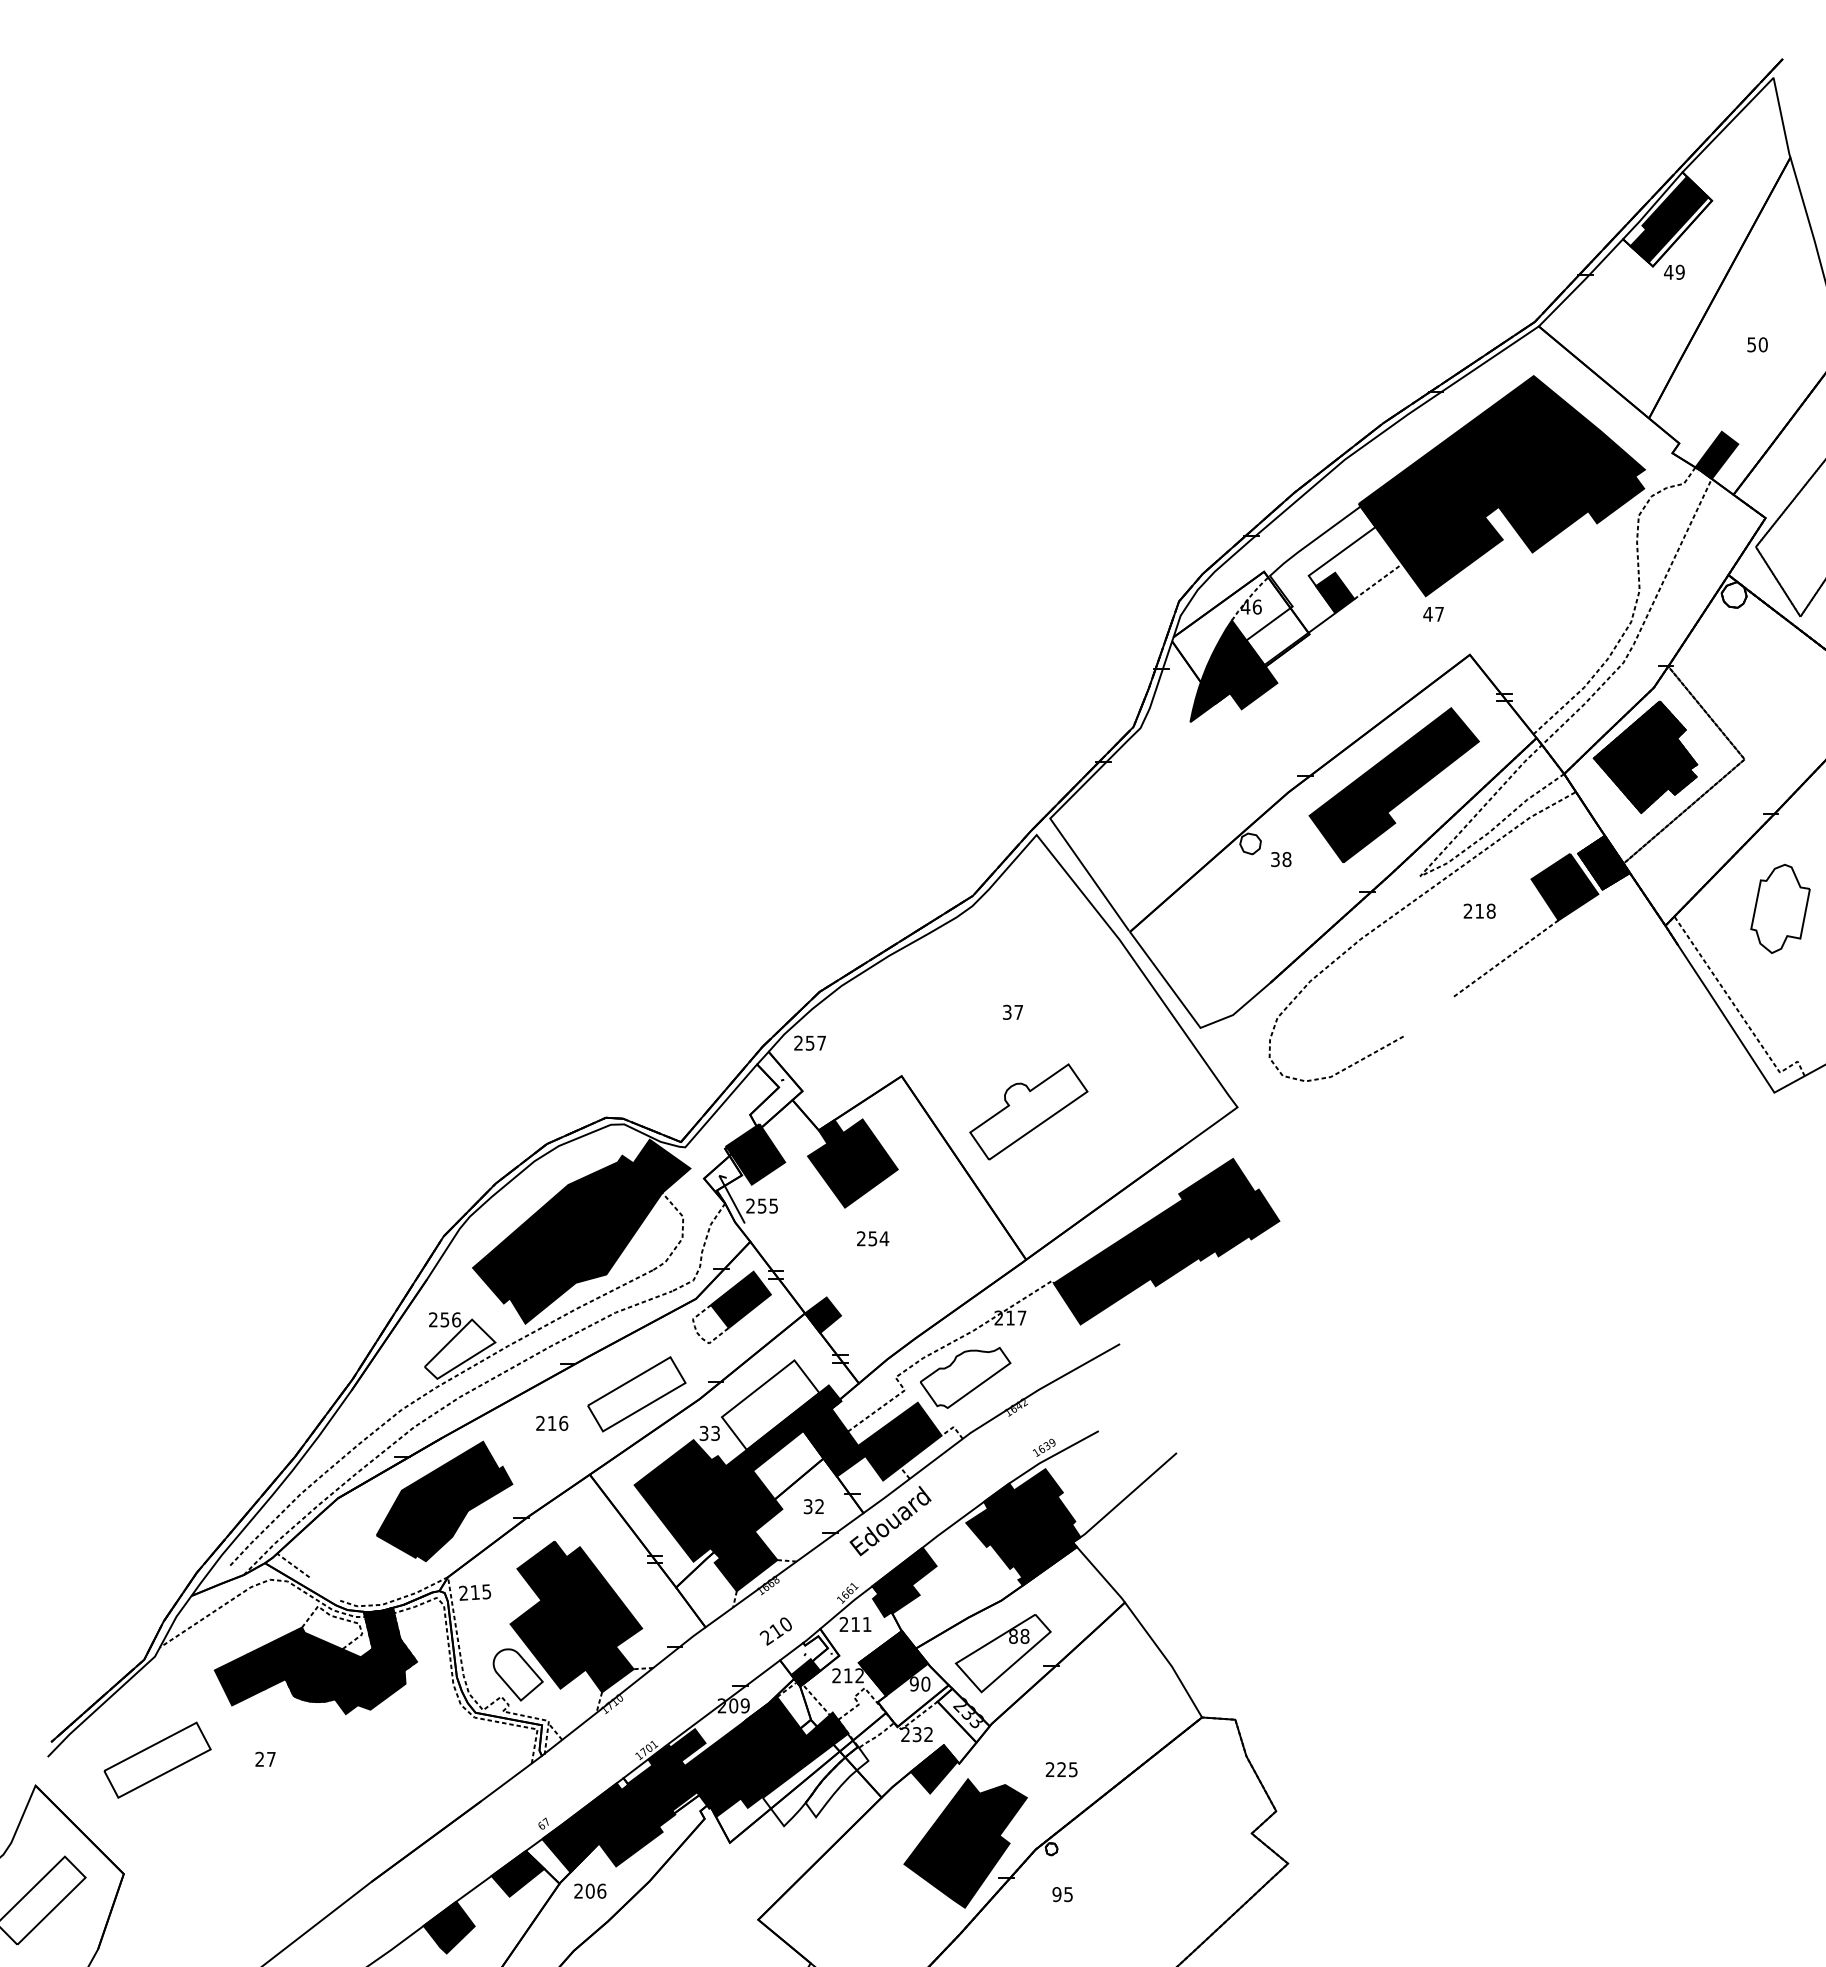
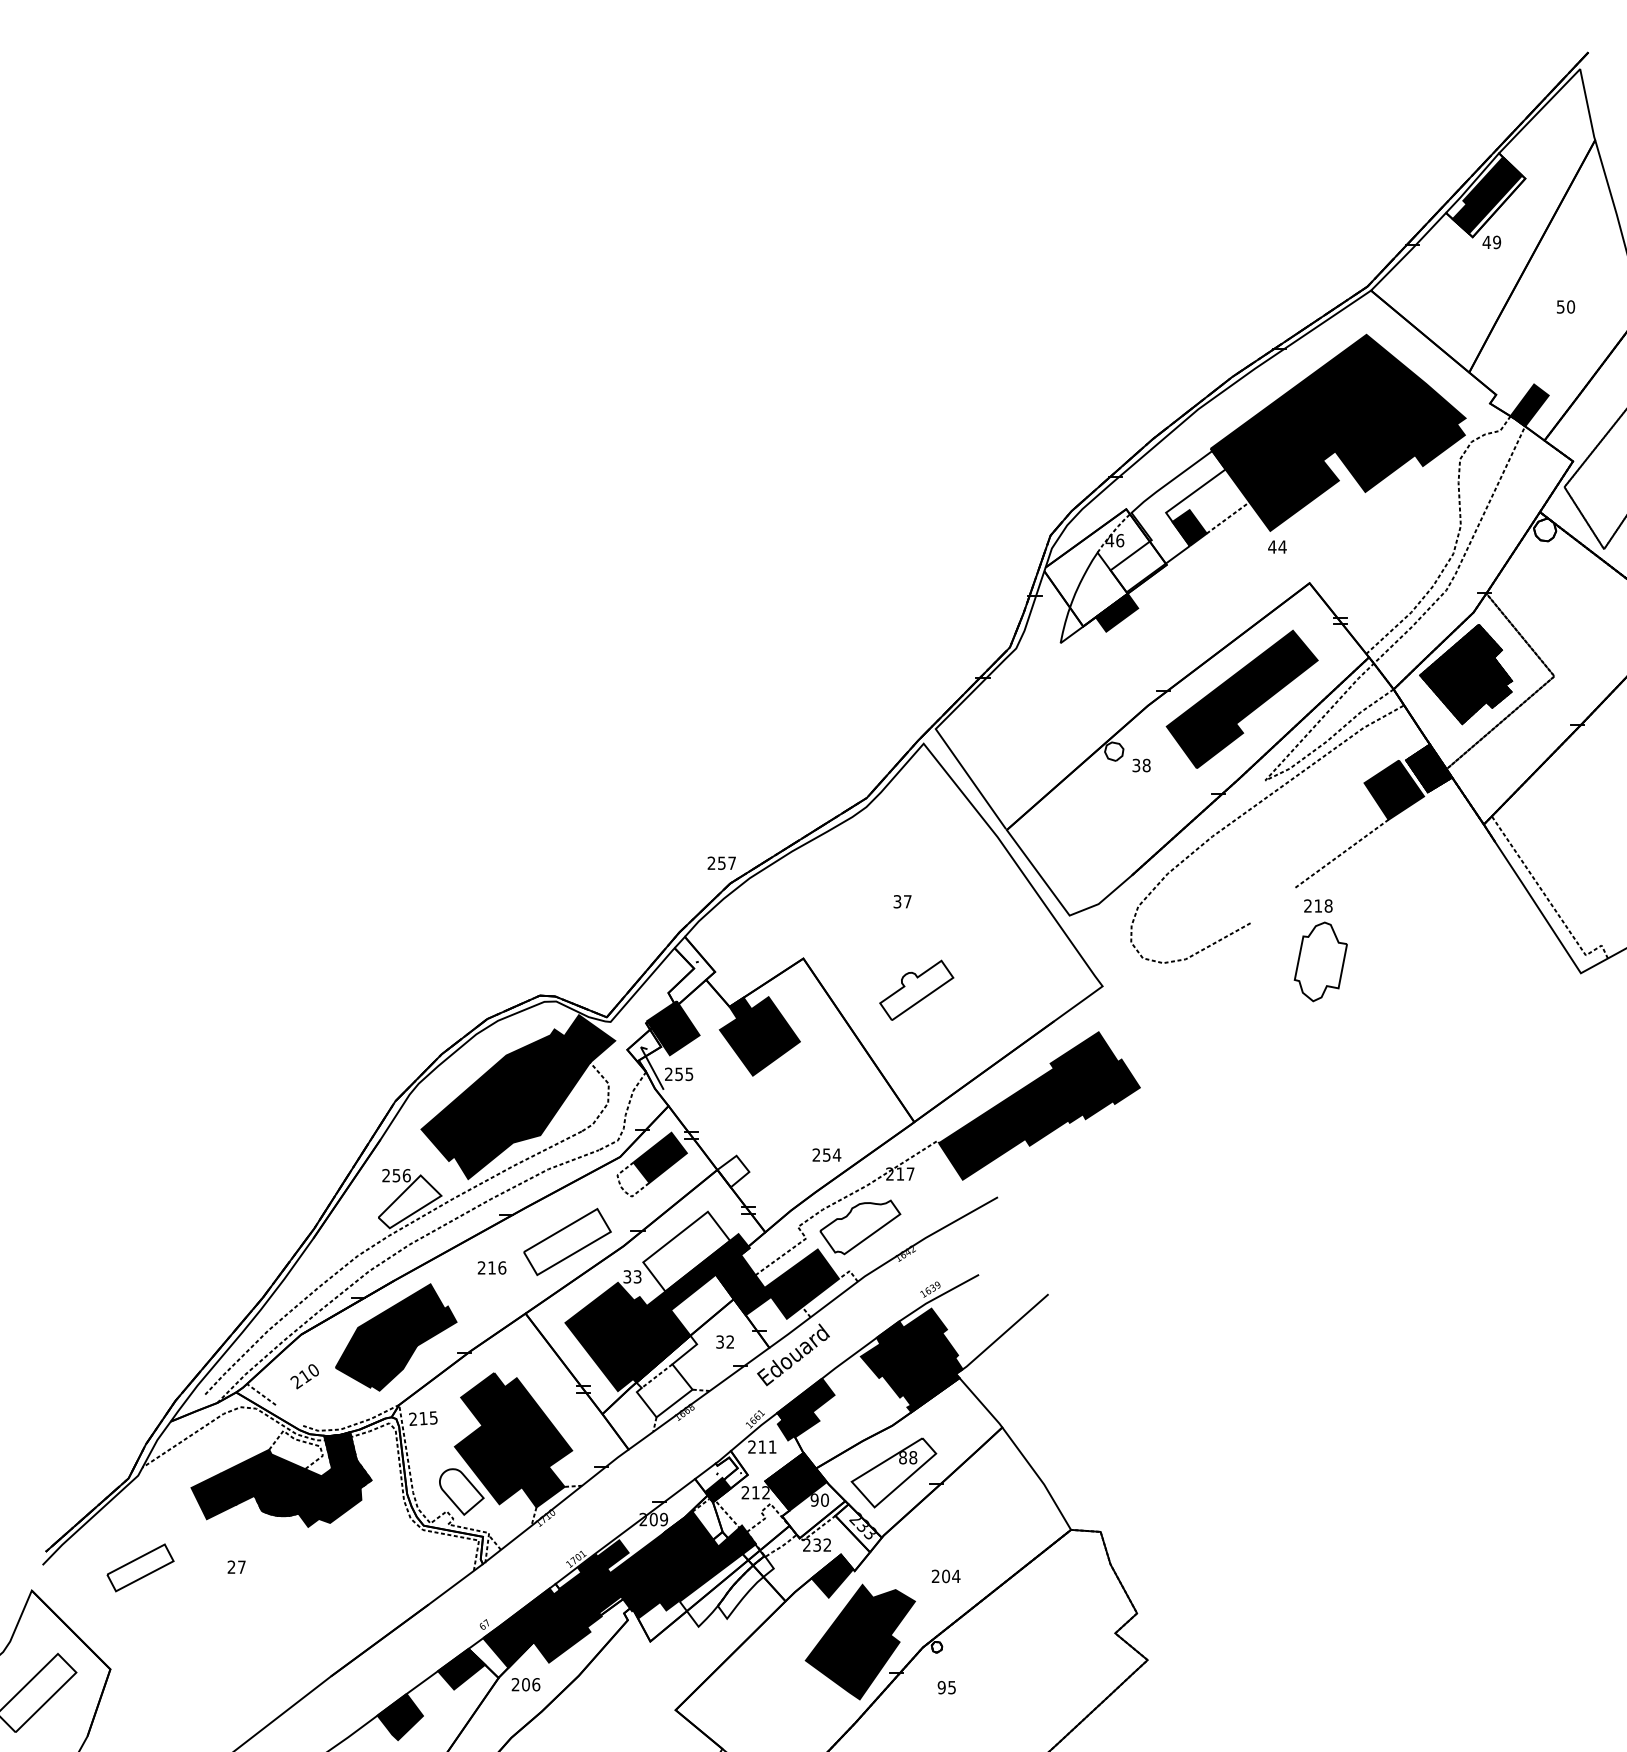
text: (1439, 614) -> (1282, 547), 47 -> 44
fill: (1227, 671) -> (1093, 598), removed
part: (1780, 908) -> (1320, 961), moved
text: (1479, 910) -> (1318, 905), moved
text: (809, 1042) -> (721, 862), moved
part: (1028, 1111) -> (916, 990), size x0.7
text: (873, 1238) -> (827, 1154), moved
fill: (823, 1314) -> (733, 1170), removed
fill: (748, 1545) -> (666, 1376), removed
text: (775, 1631) -> (304, 1376), moved
part: (157, 1759) -> (140, 1567), size x0.7
text: (1067, 1769) -> (951, 1576), 225 -> 204

